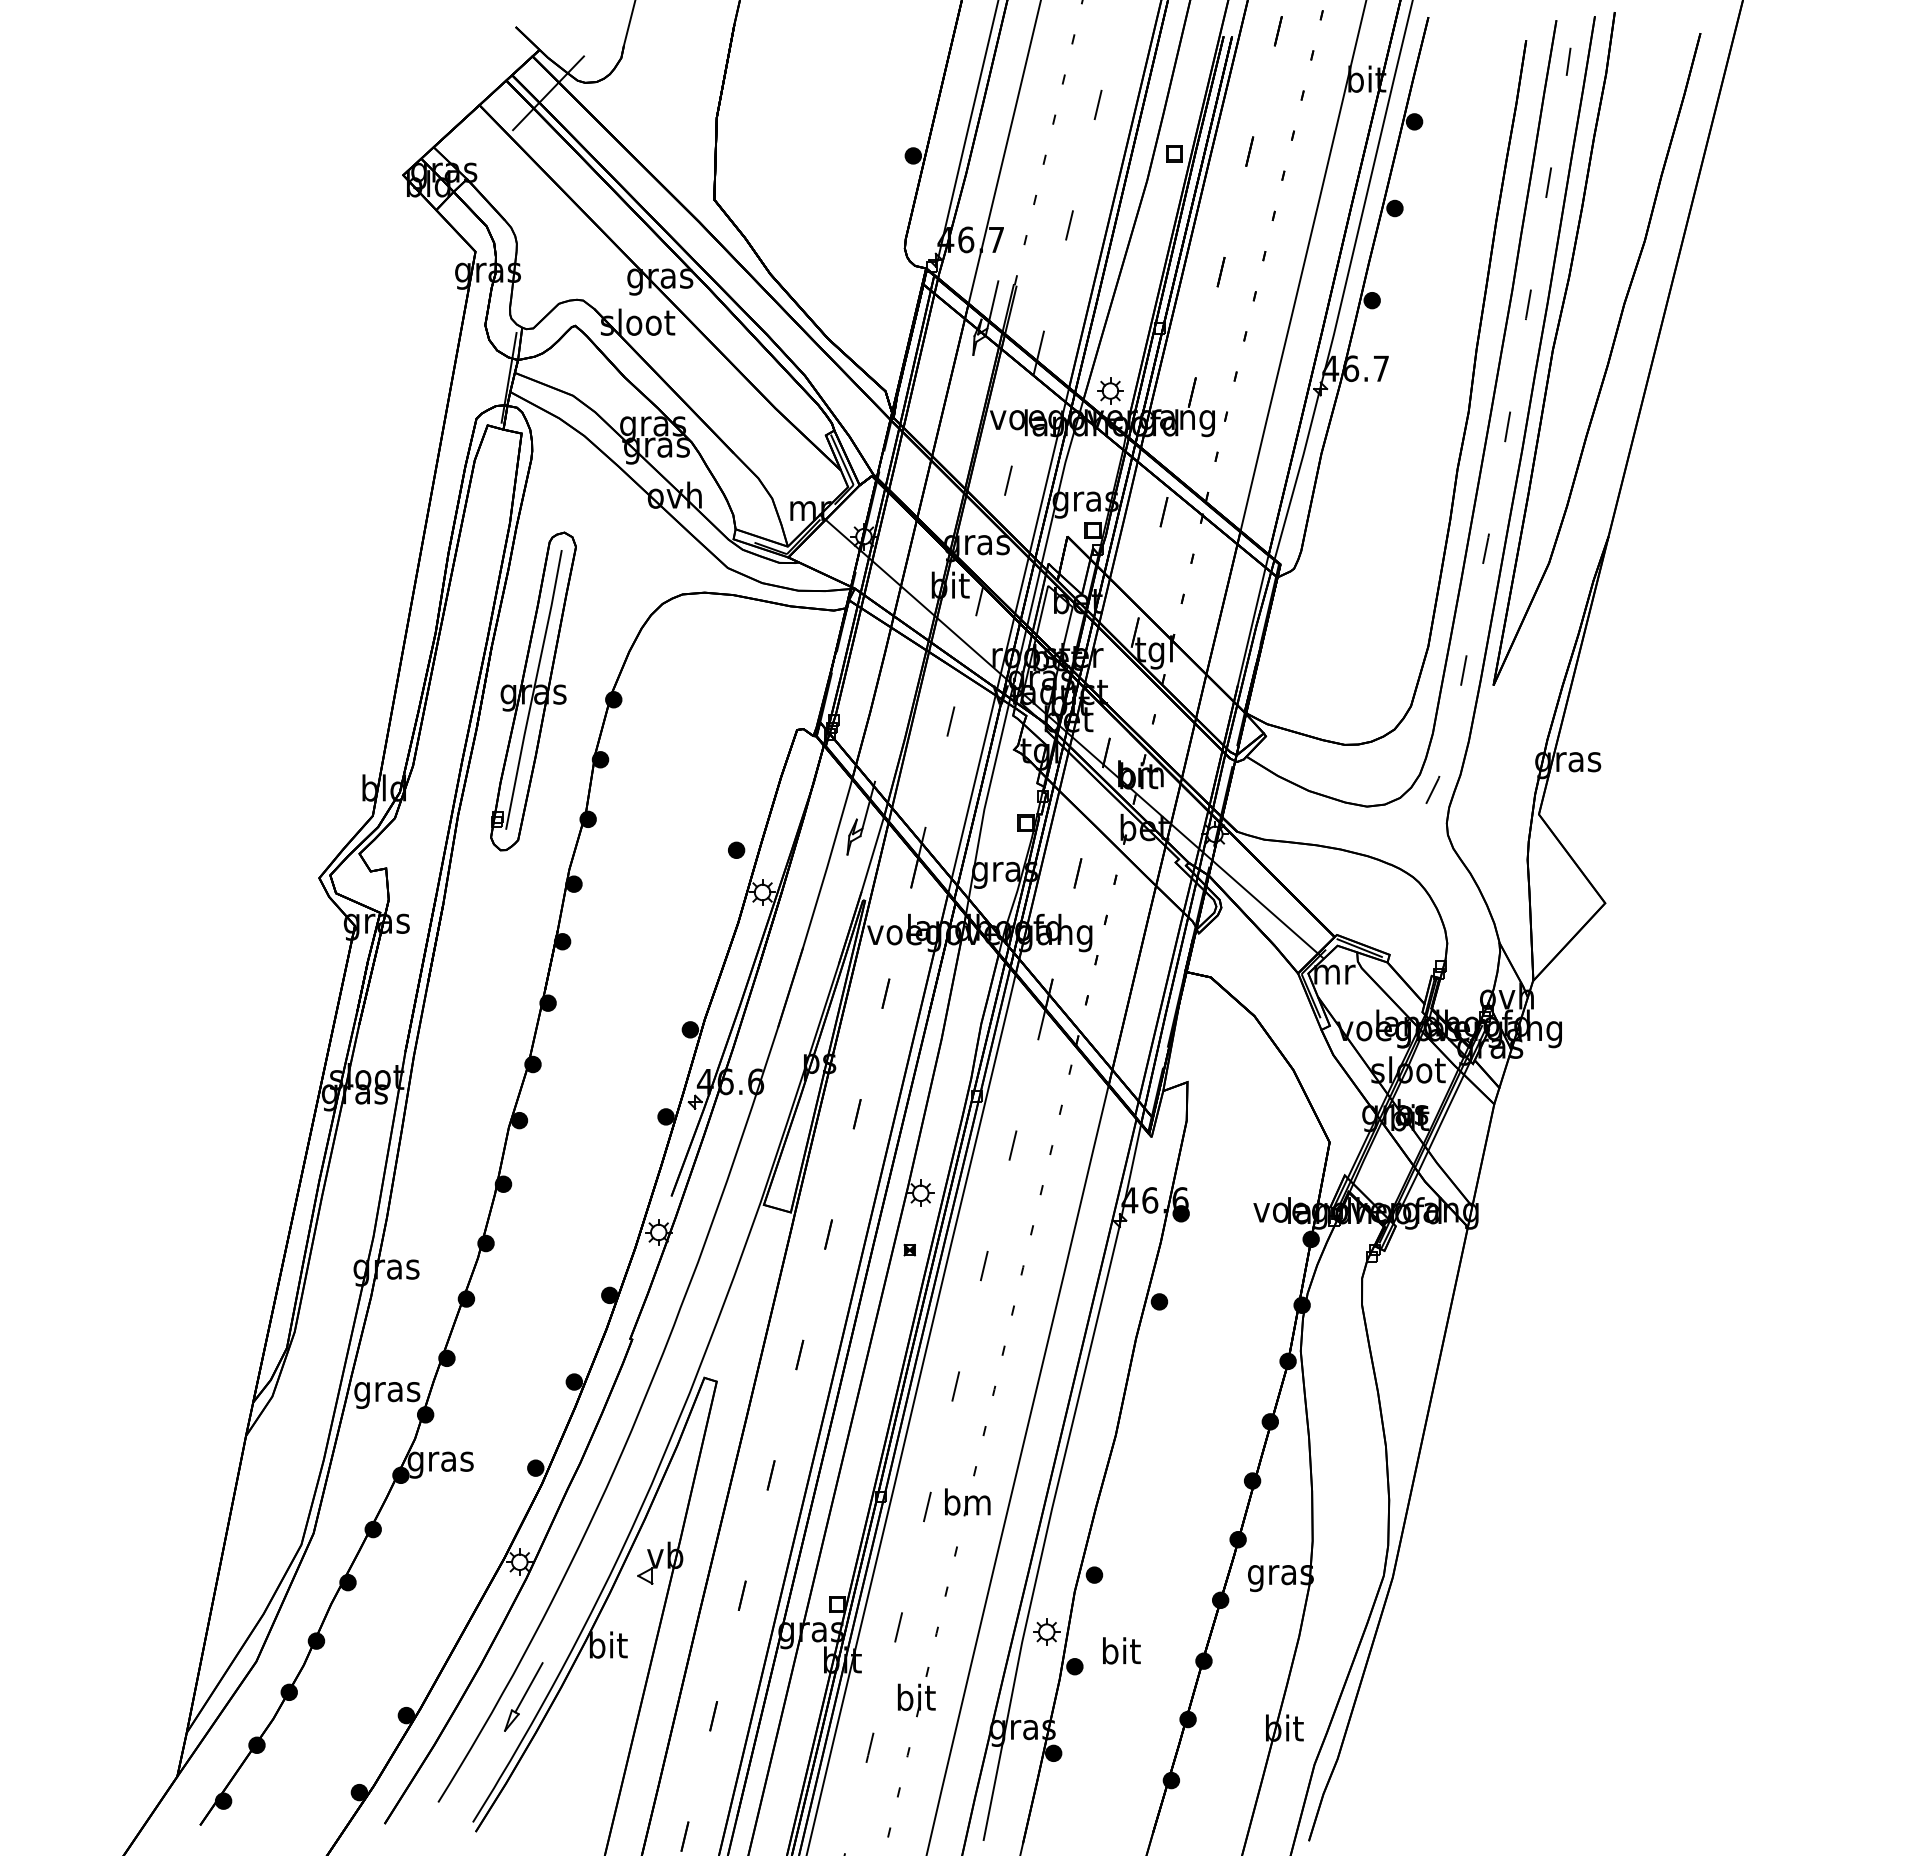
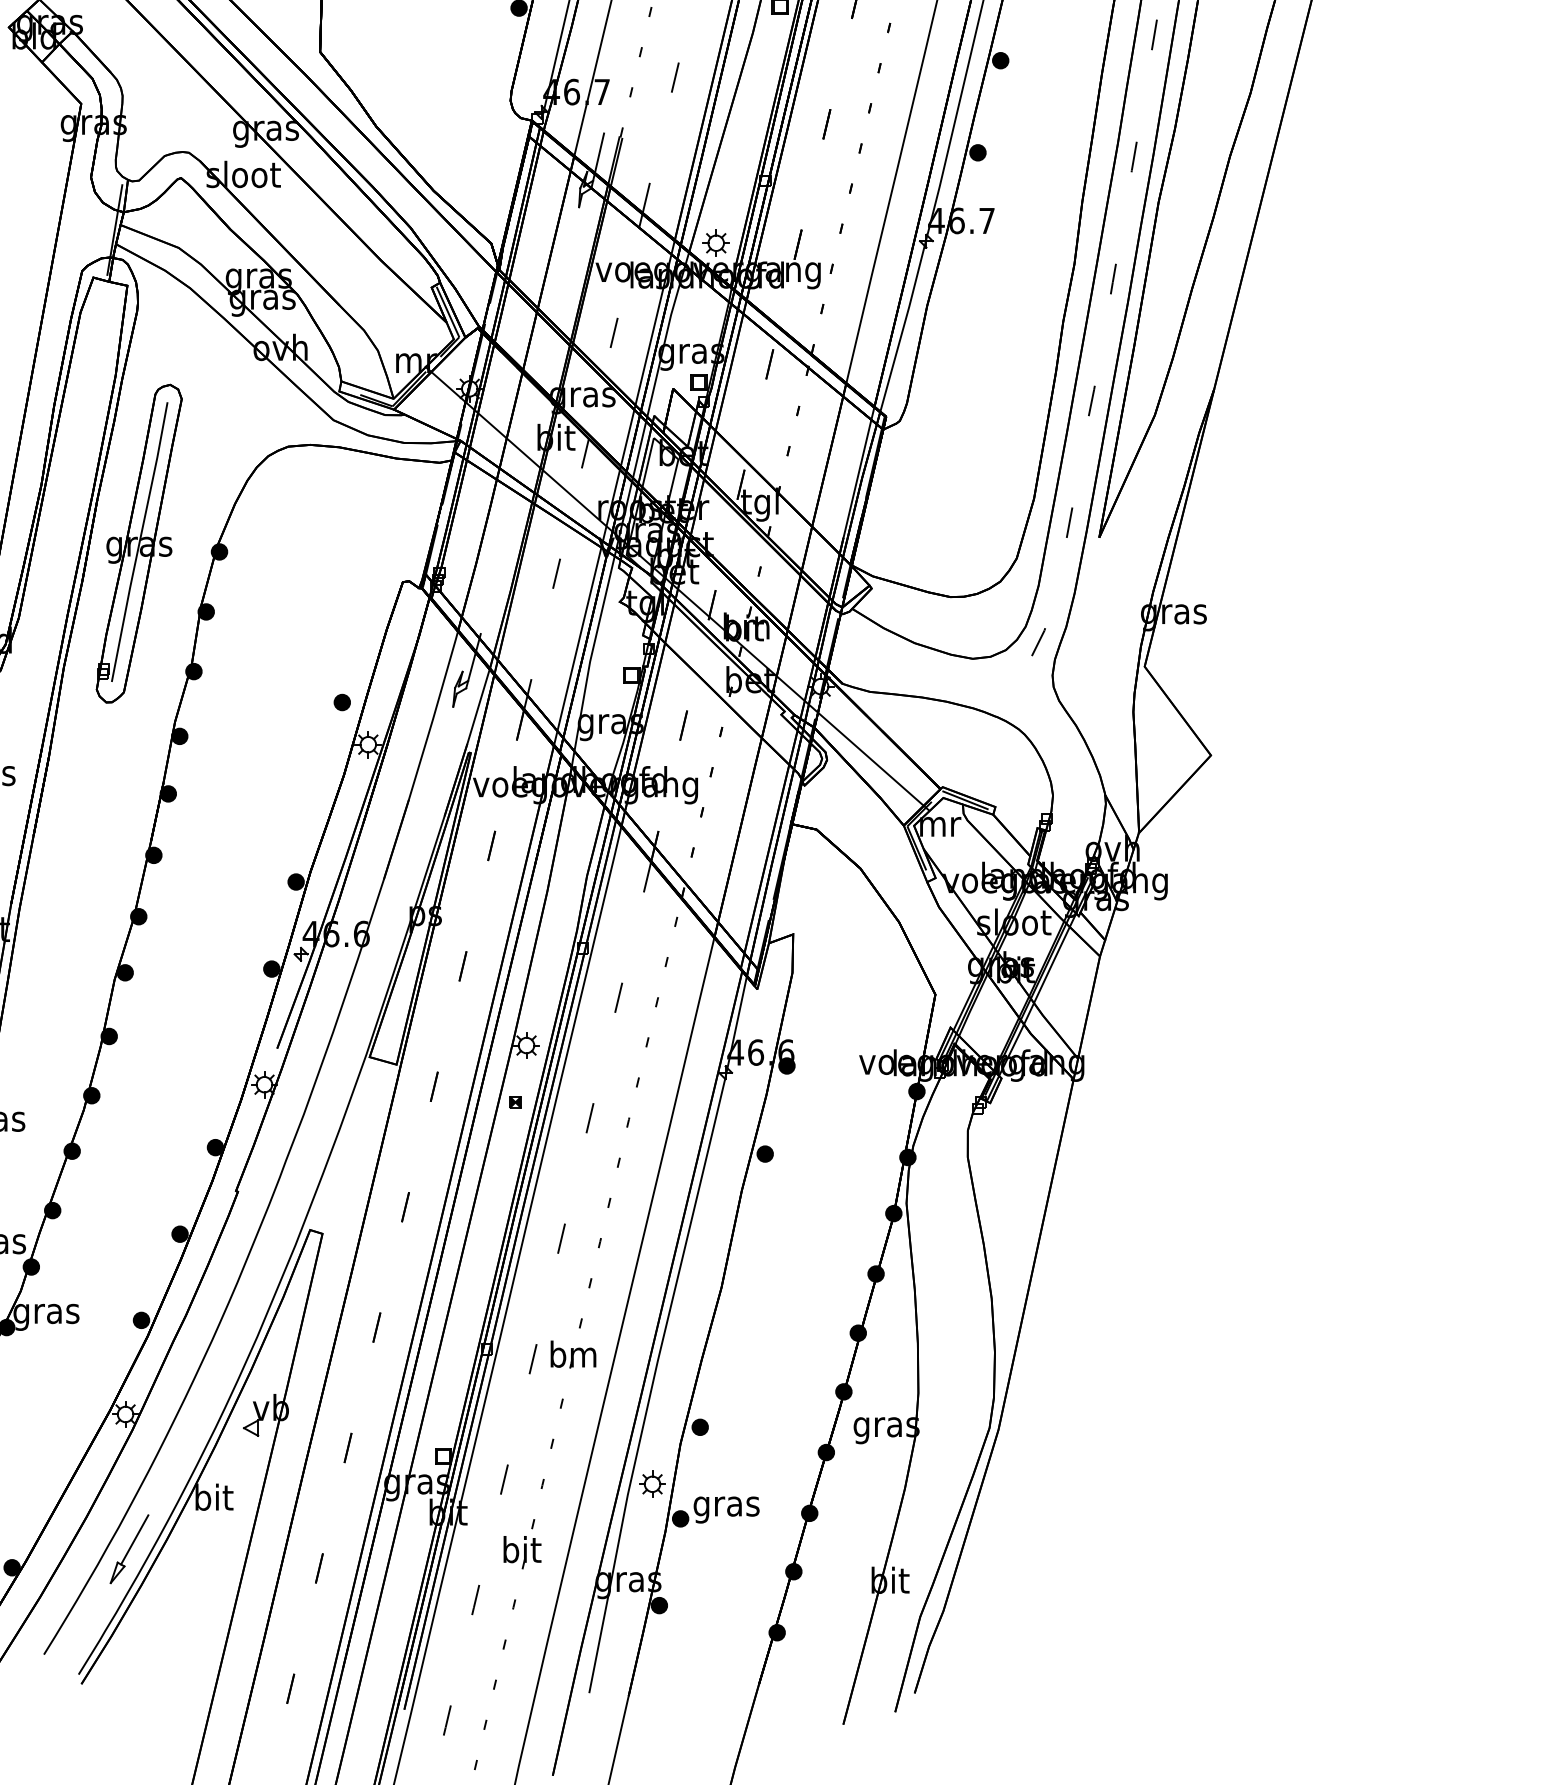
text: (1120, 1654) -> (726, 1506), bit -> gras

